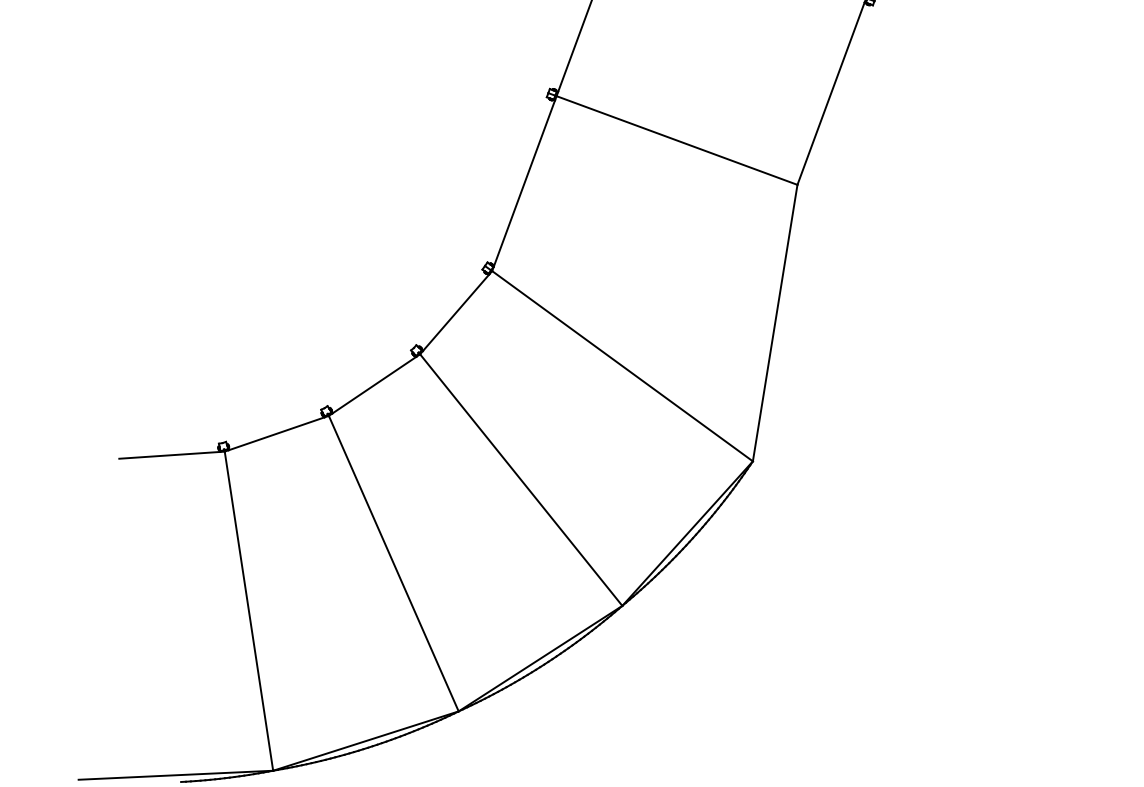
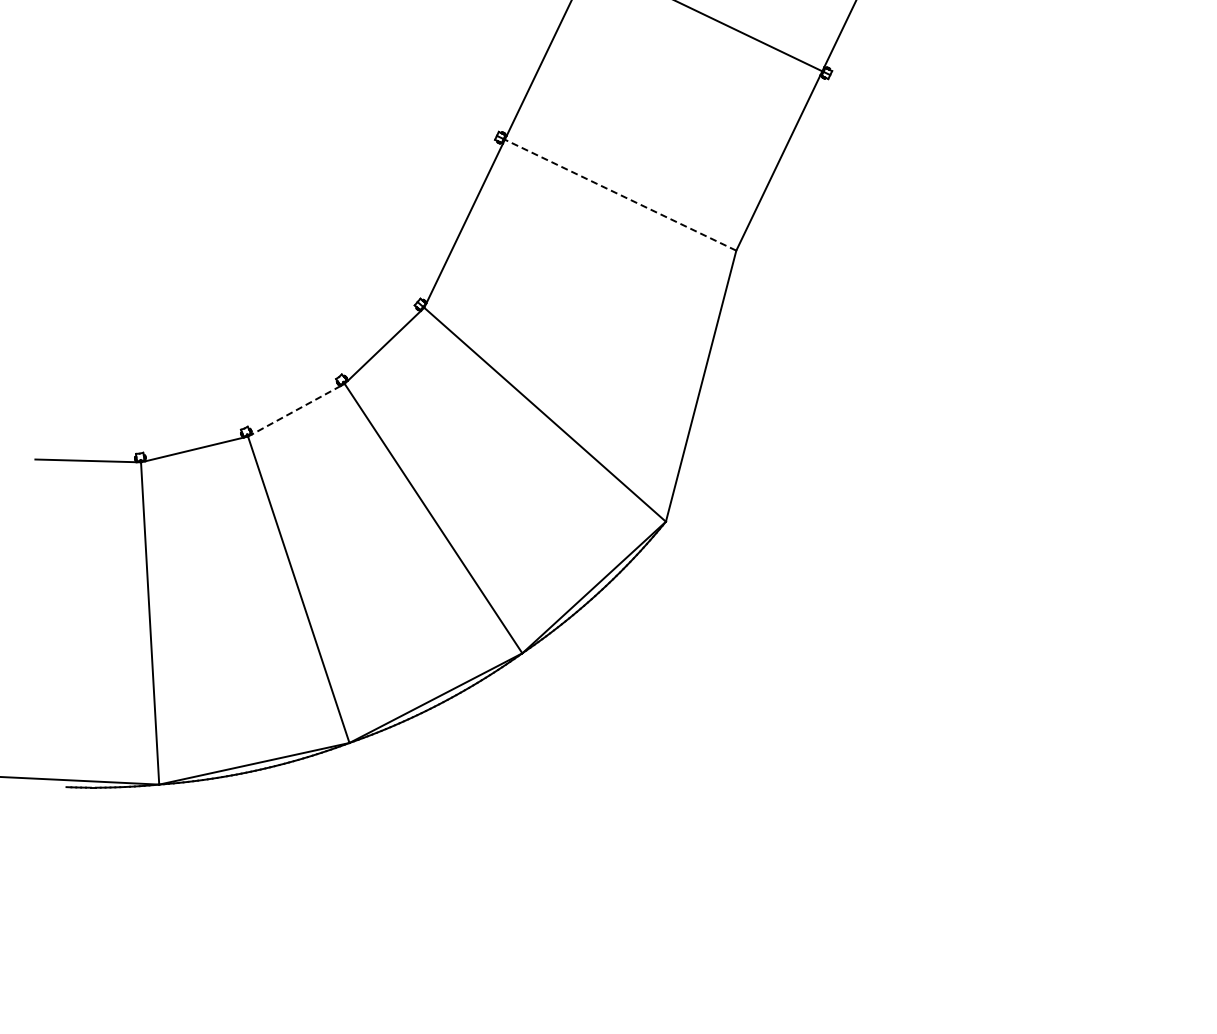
line: (676, 139) -> (620, 194), solid -> dashed
line: (374, 385) -> (296, 410), solid -> dashed

